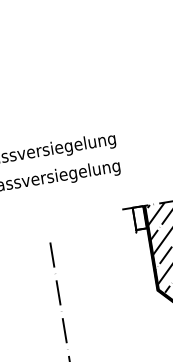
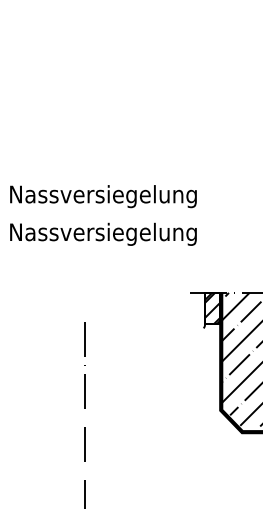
hatch: (139, 217) -> (211, 307), added

